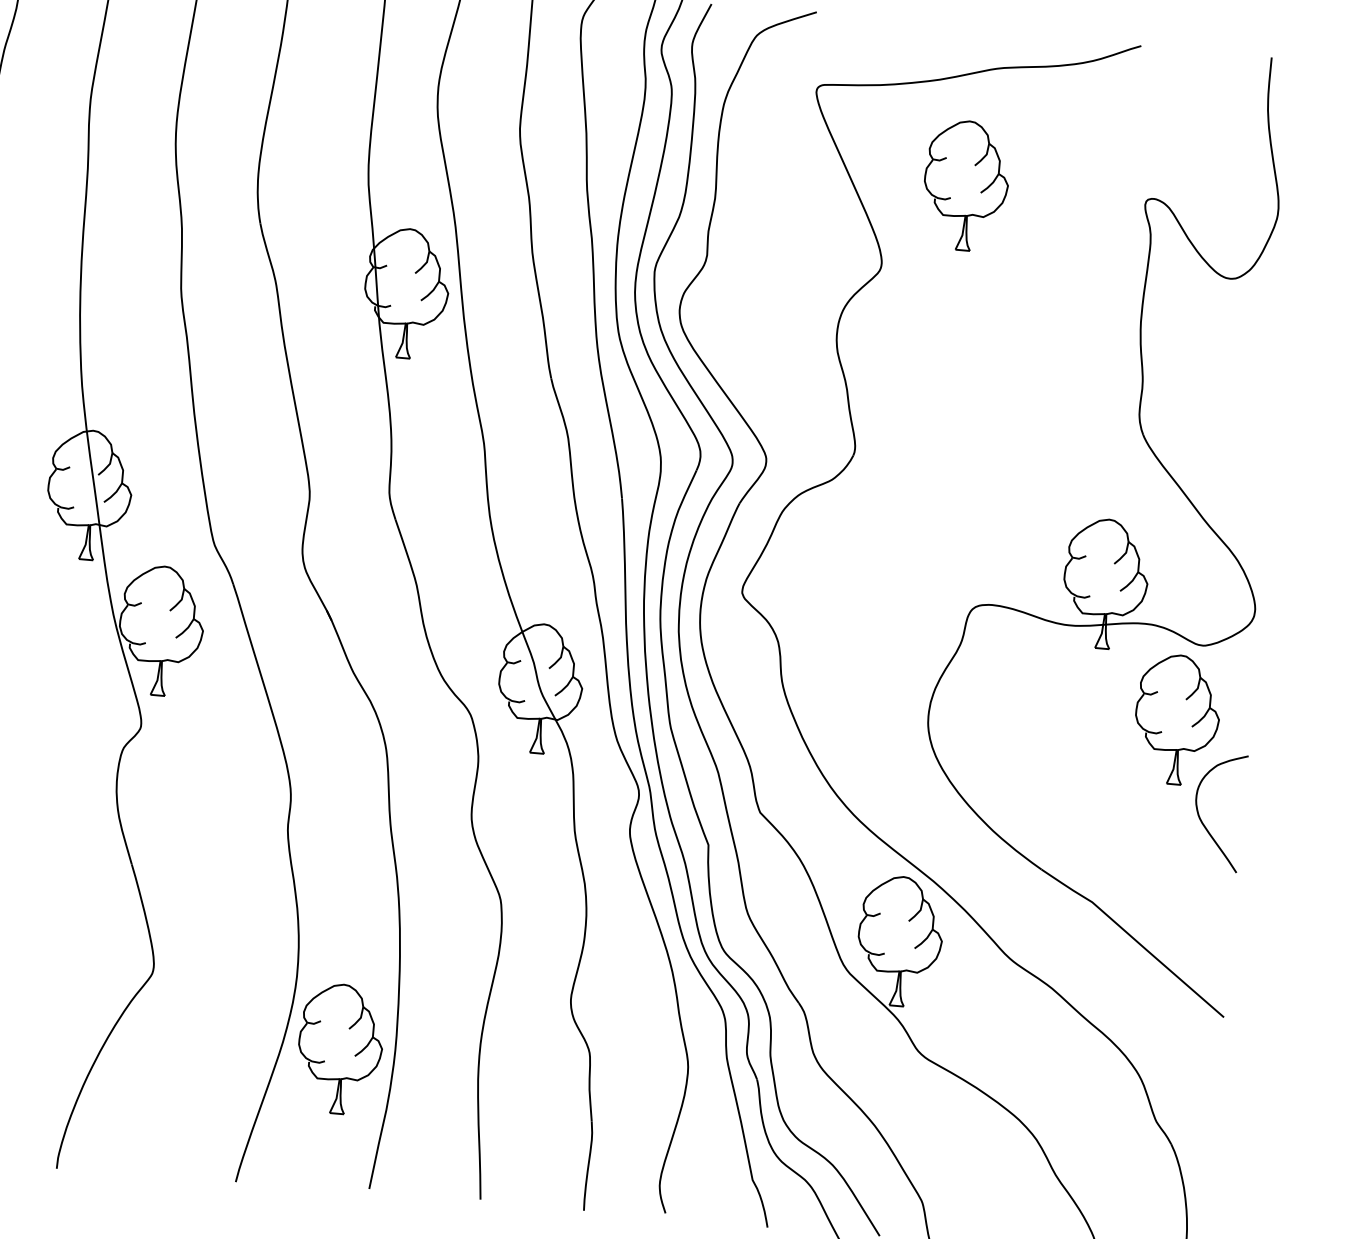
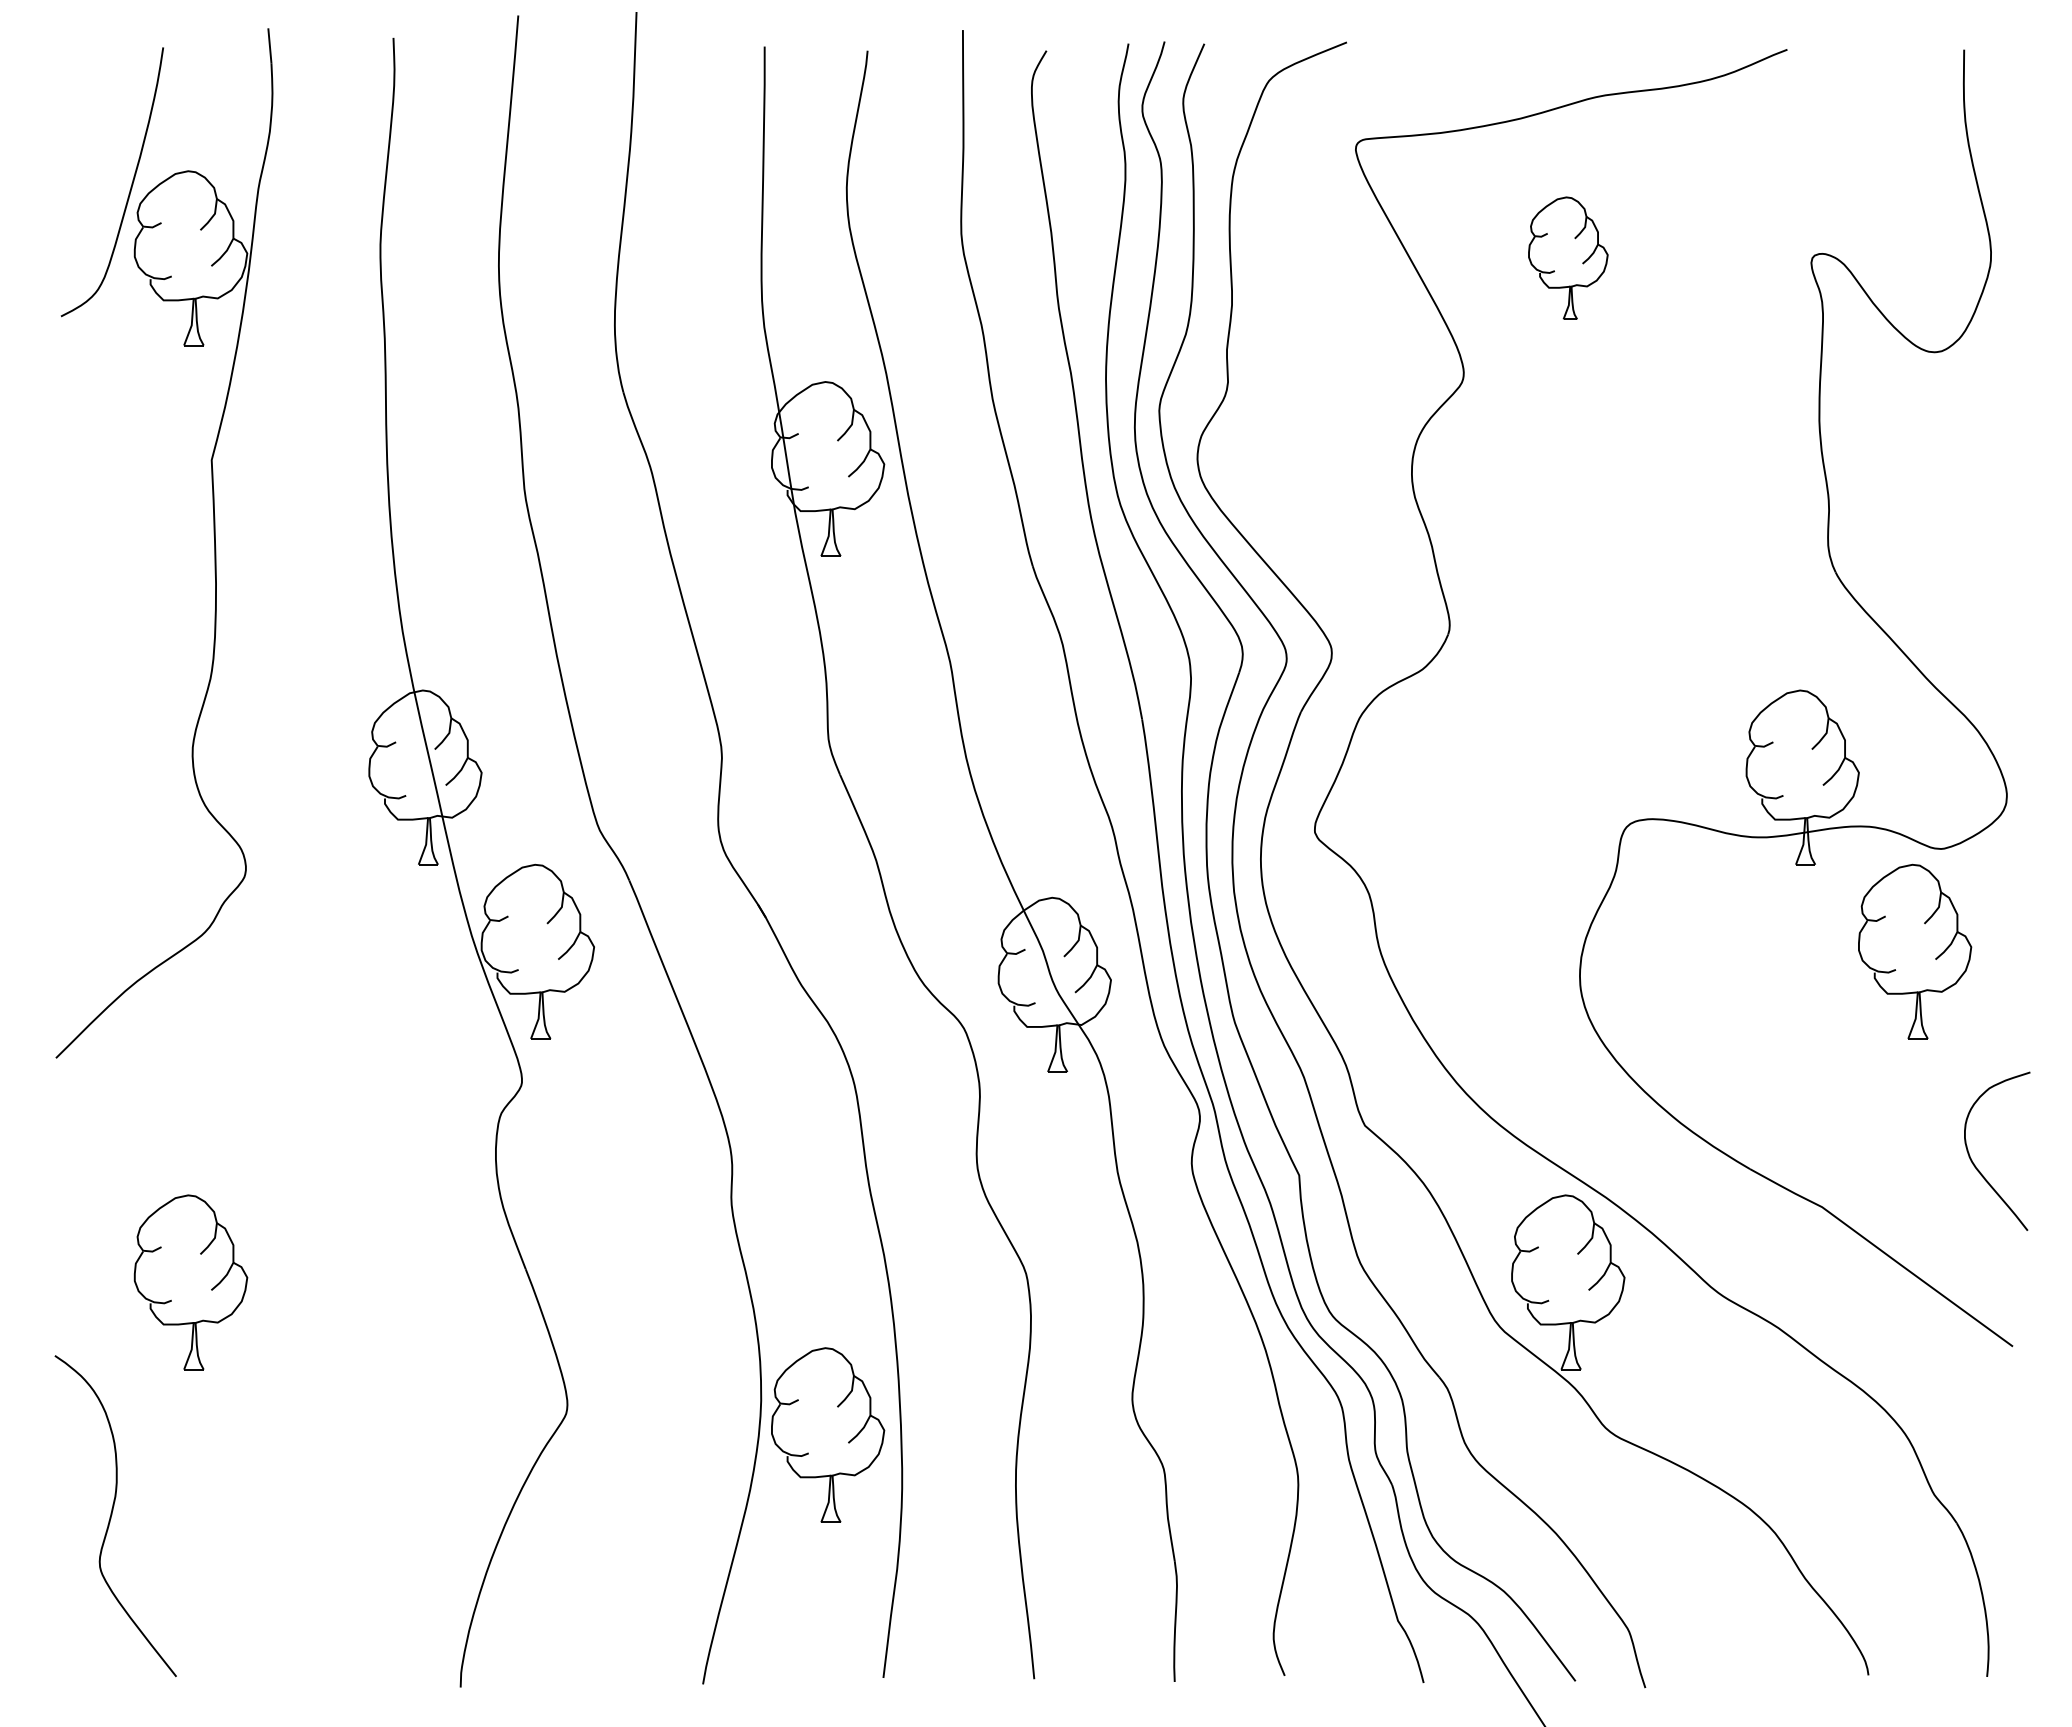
part: (966, 185) -> (1568, 258), size x0.7
curve: (1202, 822) -> (1976, 1166), moved
part: (340, 1048) -> (828, 1434), moved

